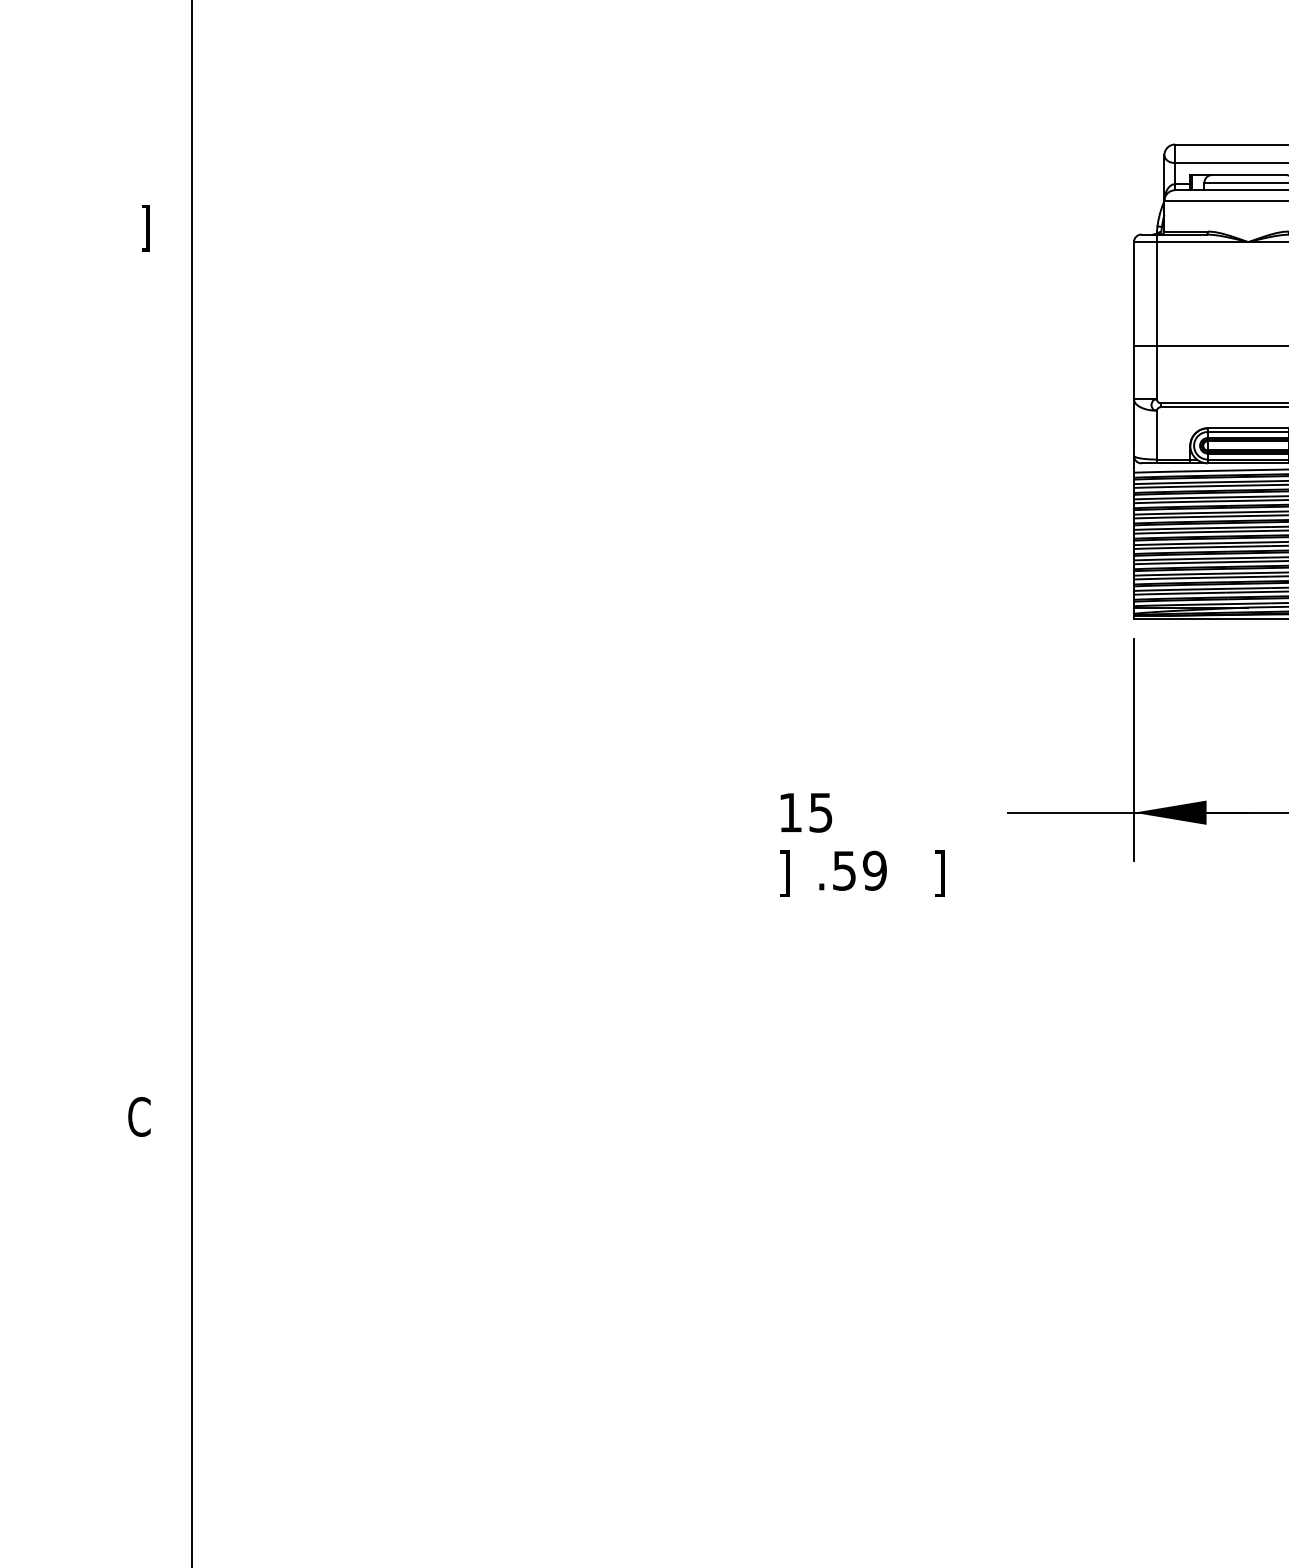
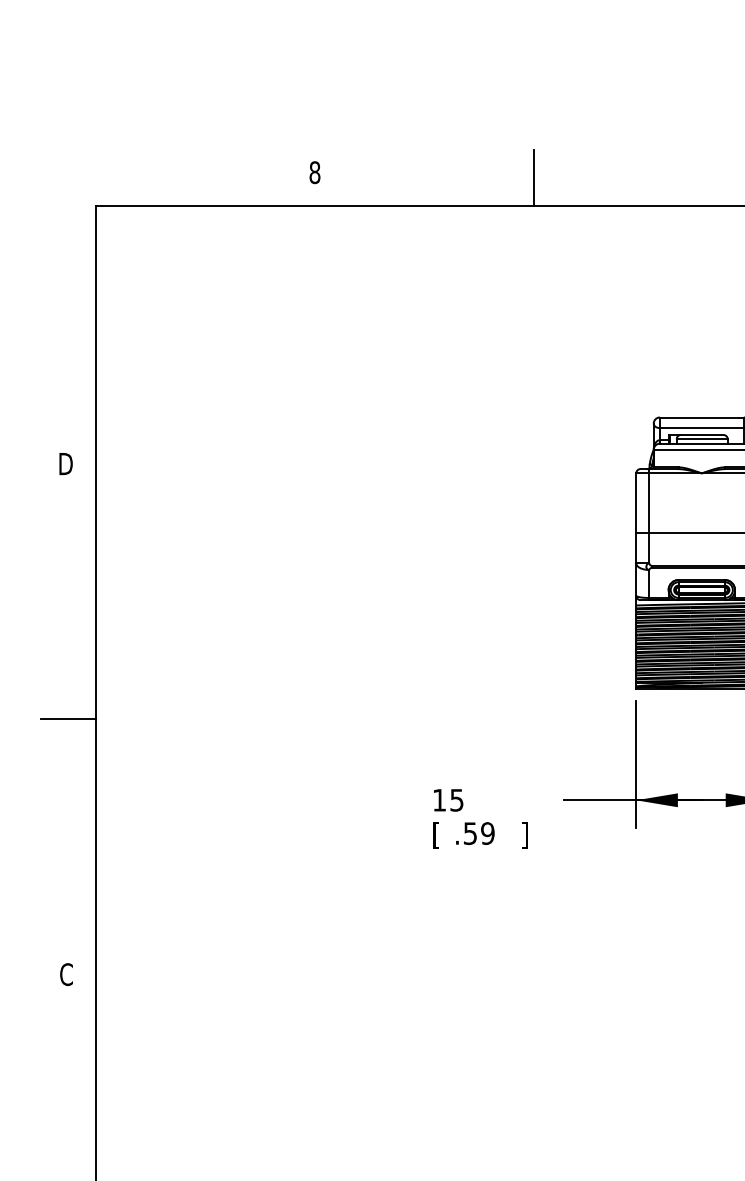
text: (137, 228) -> (65, 465), ] -> D
line: (142, 671) -> (68, 719), added
text: (783, 874) -> (435, 835), ] -> [

